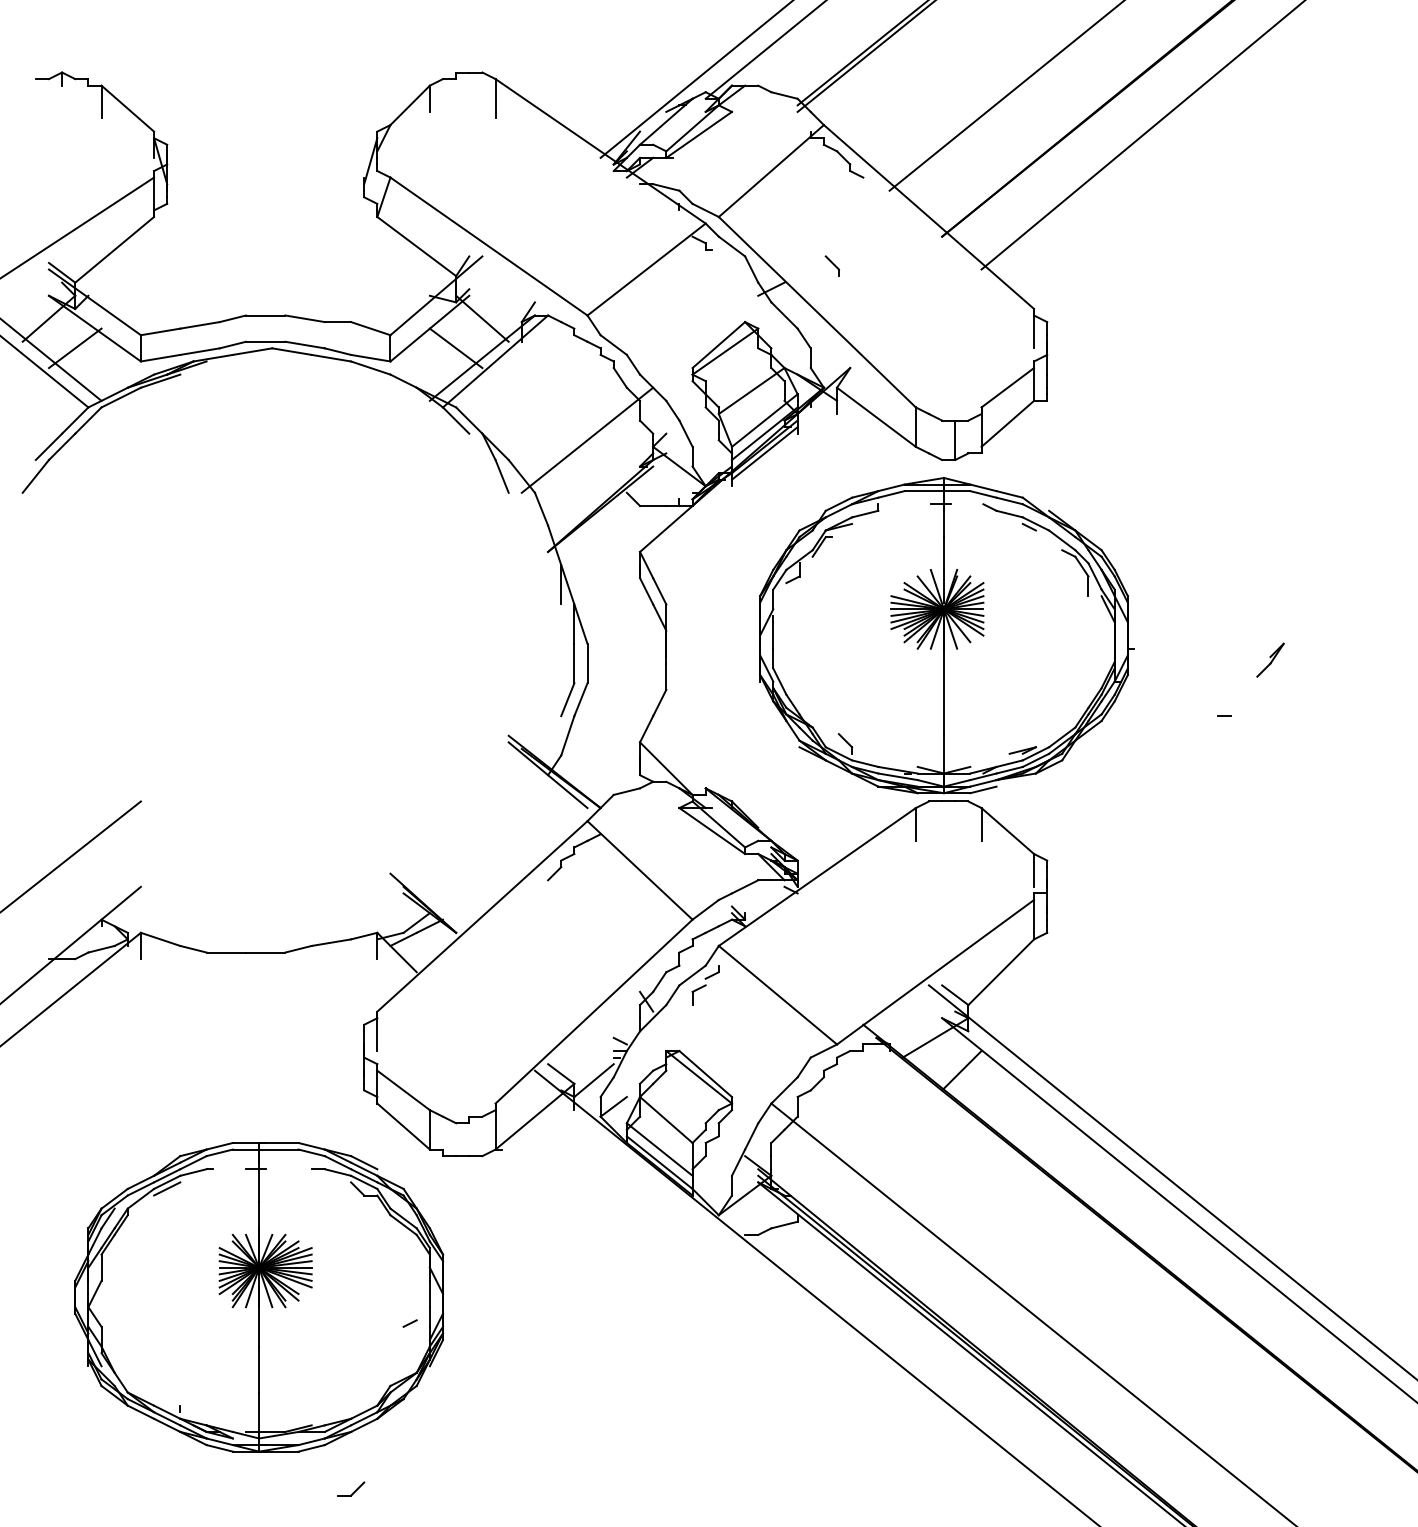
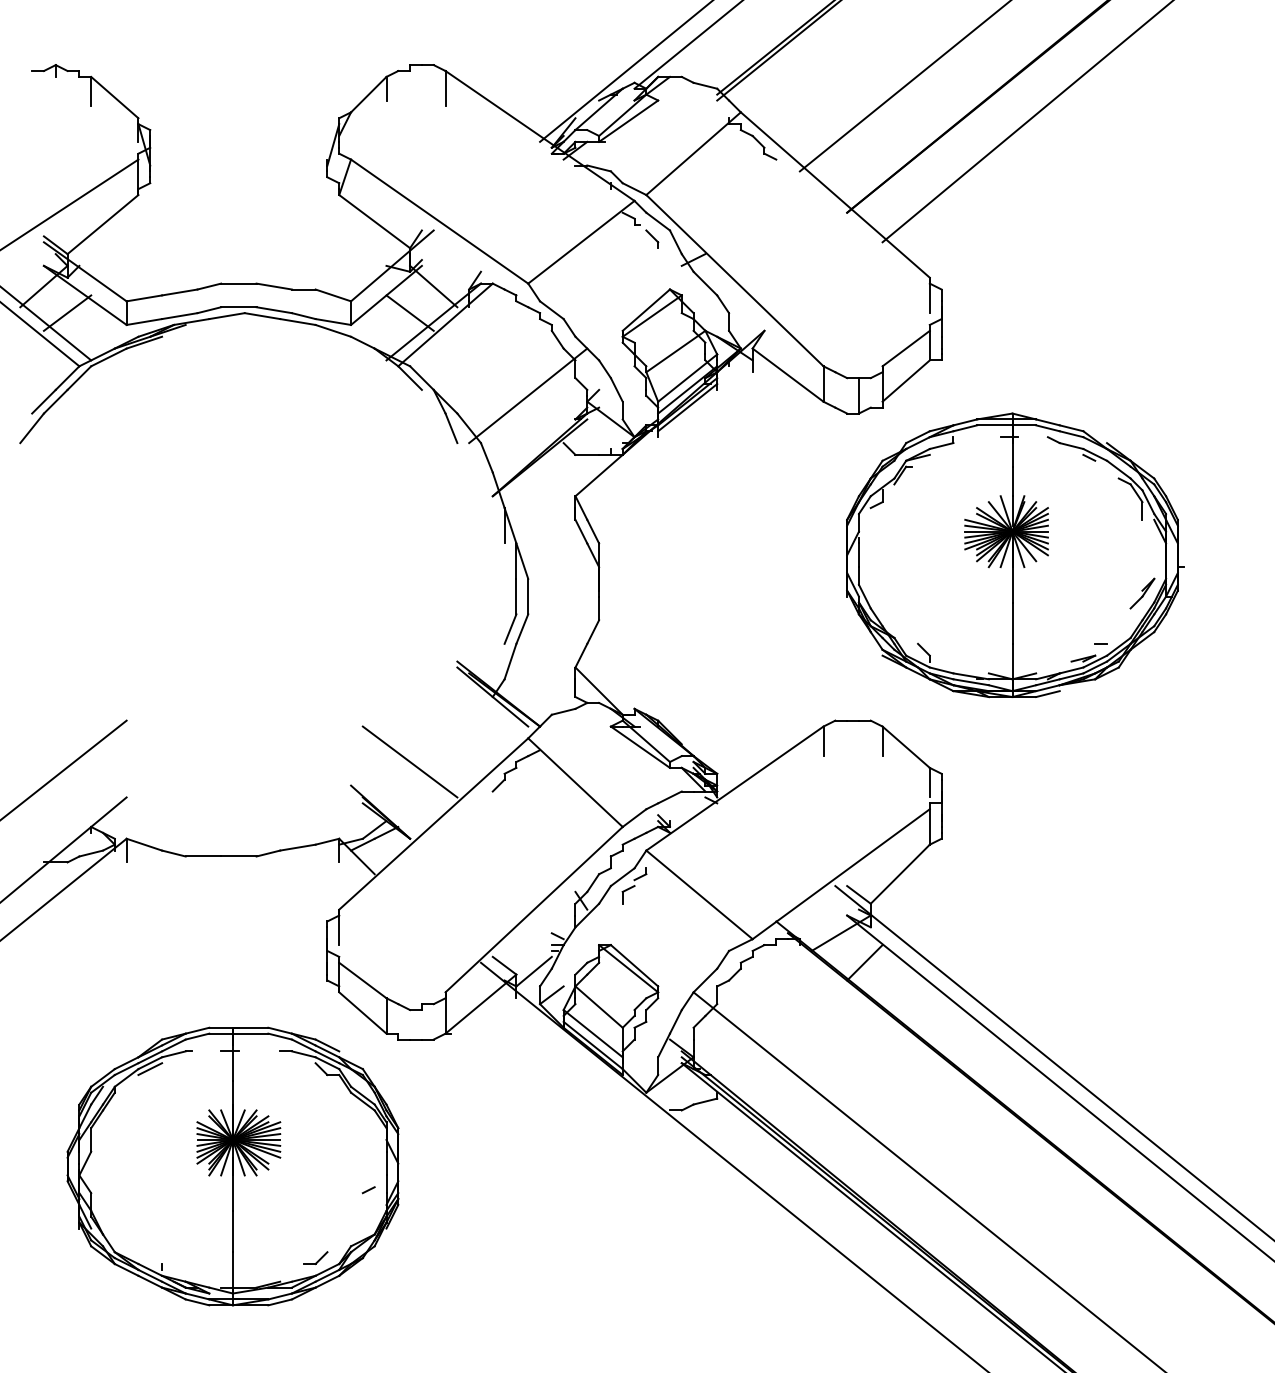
part: (832, 265) -> (652, 238), moved
part: (946, 635) -> (1014, 555), moved
line: (455, 847) -> (409, 762), added
part: (351, 1488) -> (316, 1257), moved

